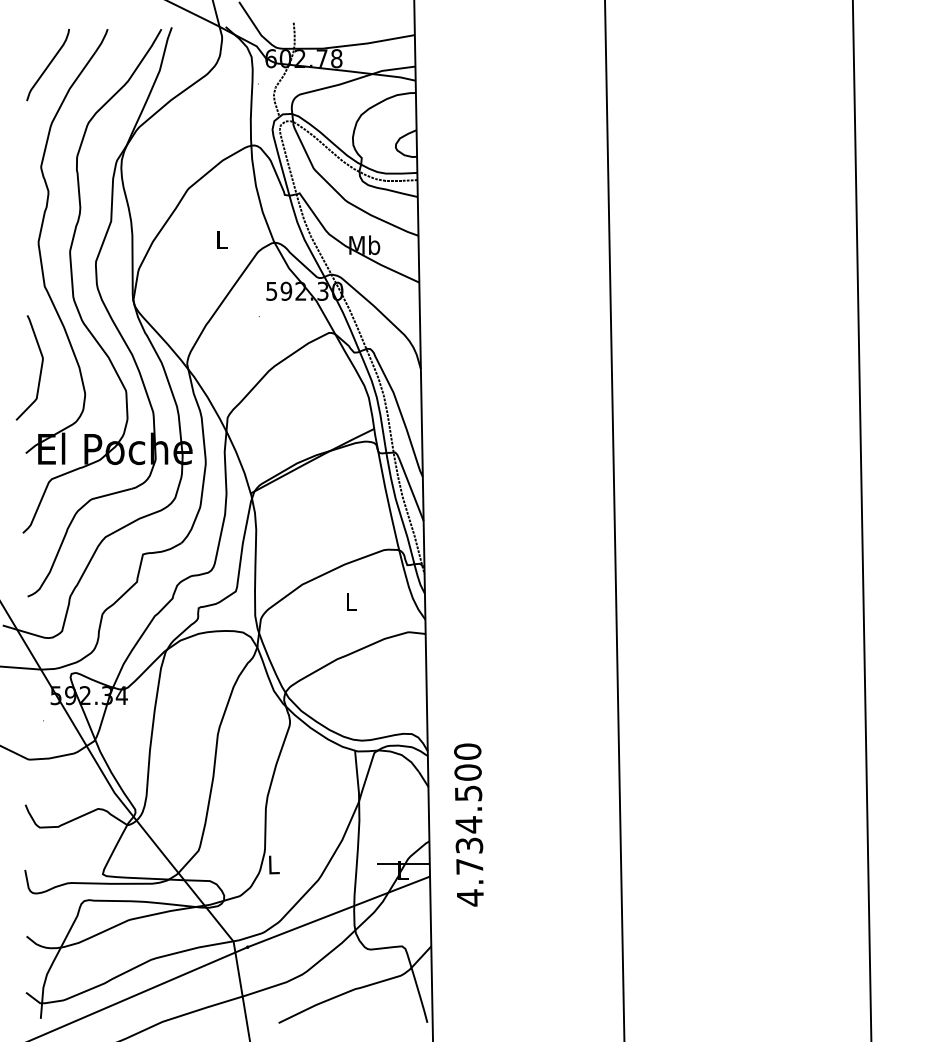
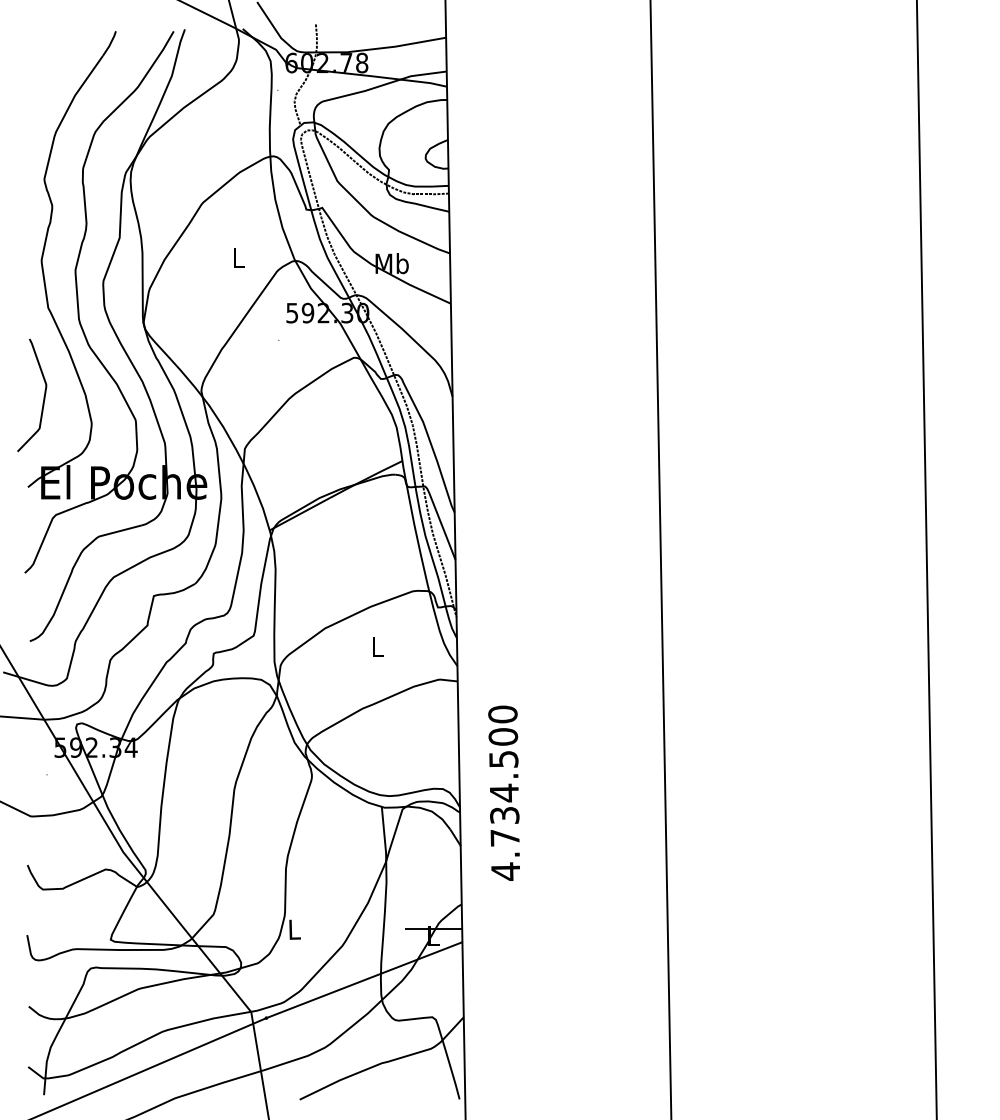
curve: (47, 65) -> (51, 70), removed
text: (468, 824) -> (503, 792), moved

